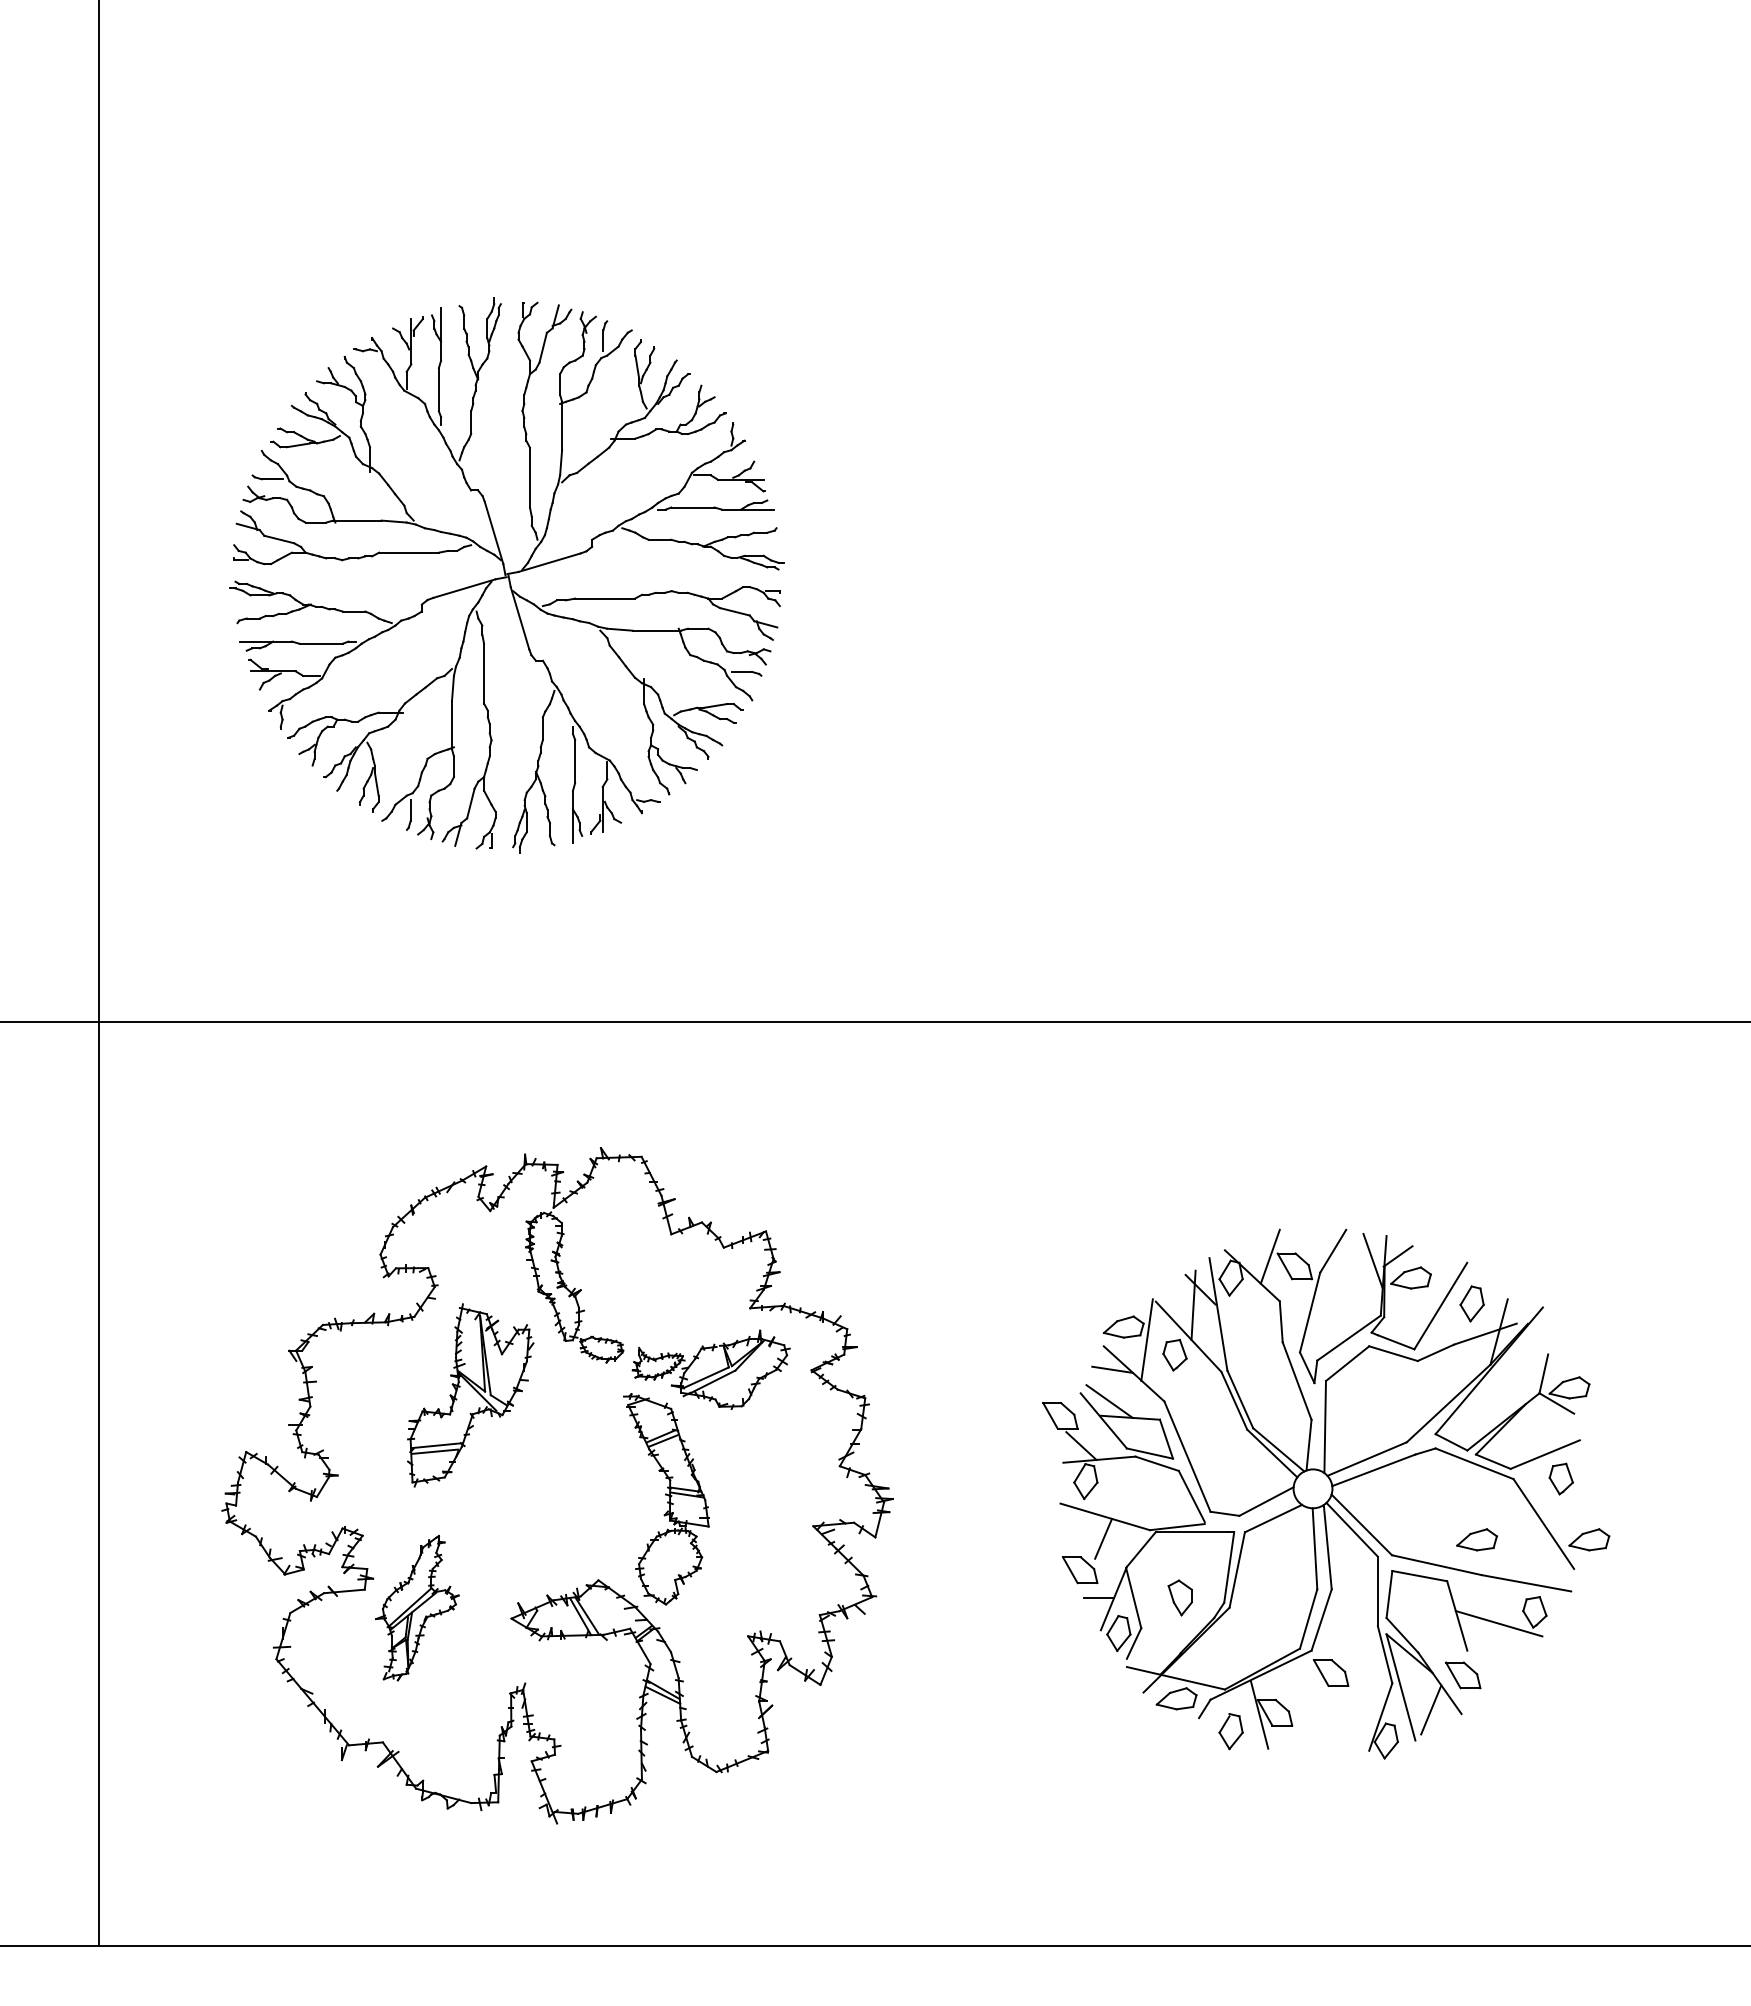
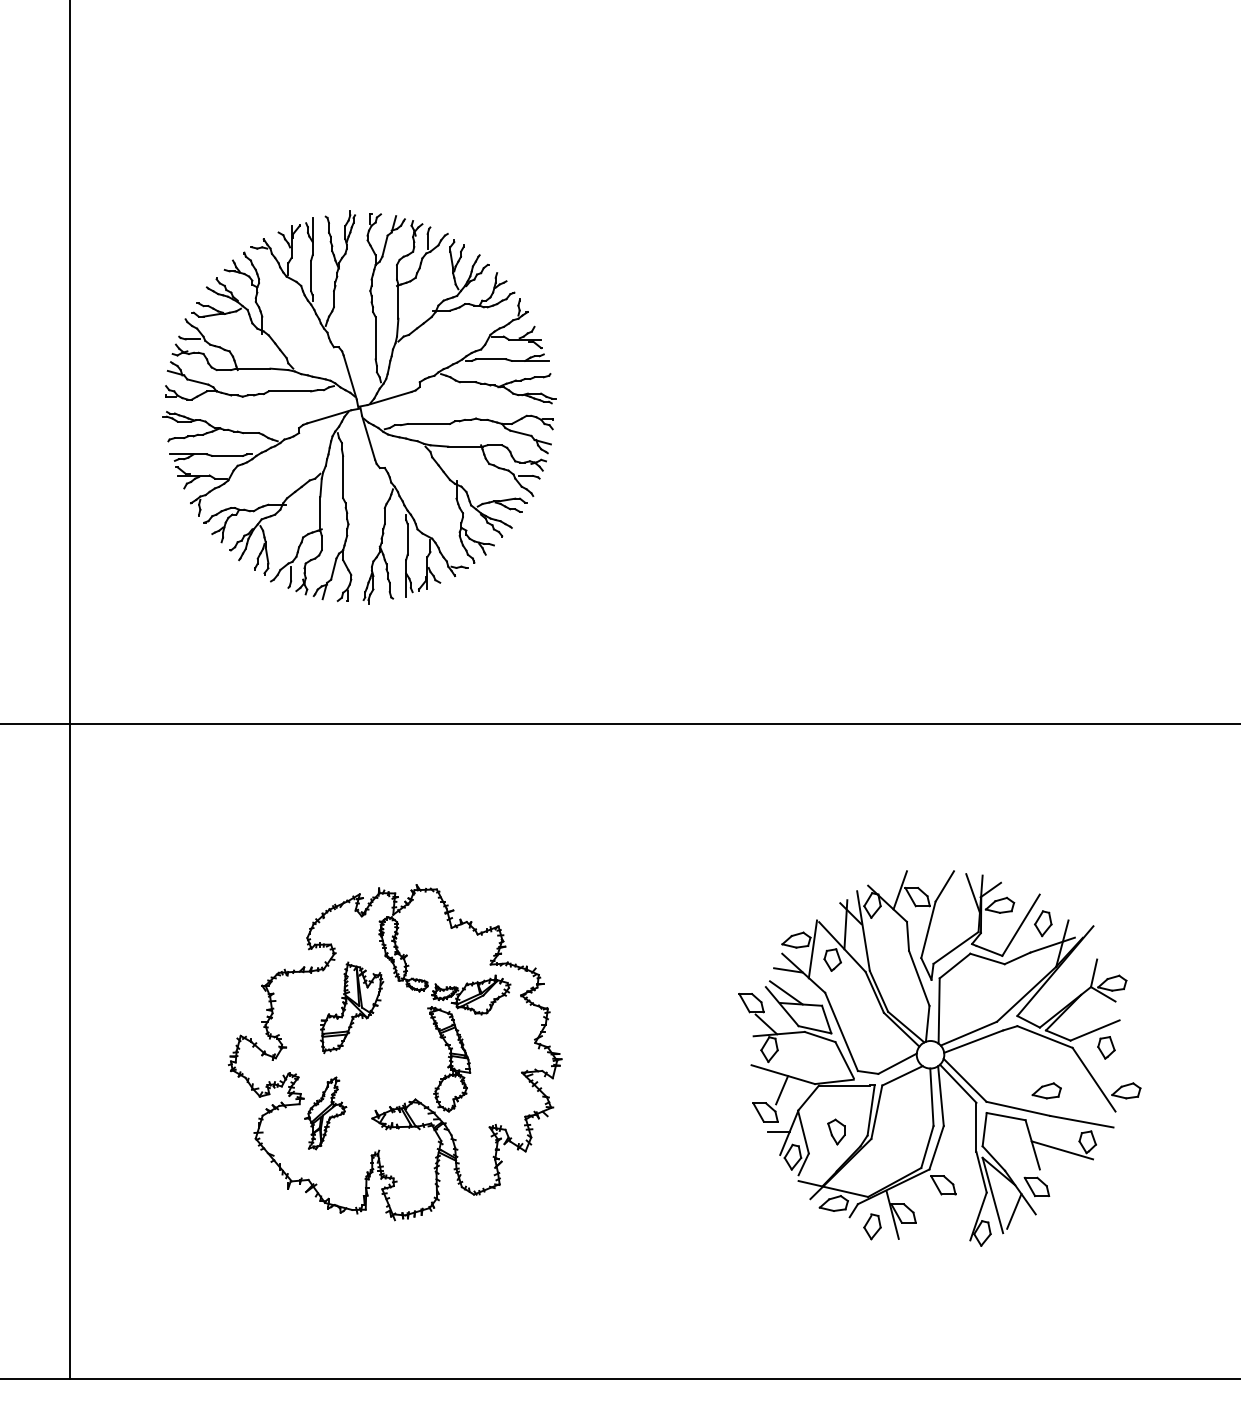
part: (557, 1485) -> (395, 1052), size x0.7

